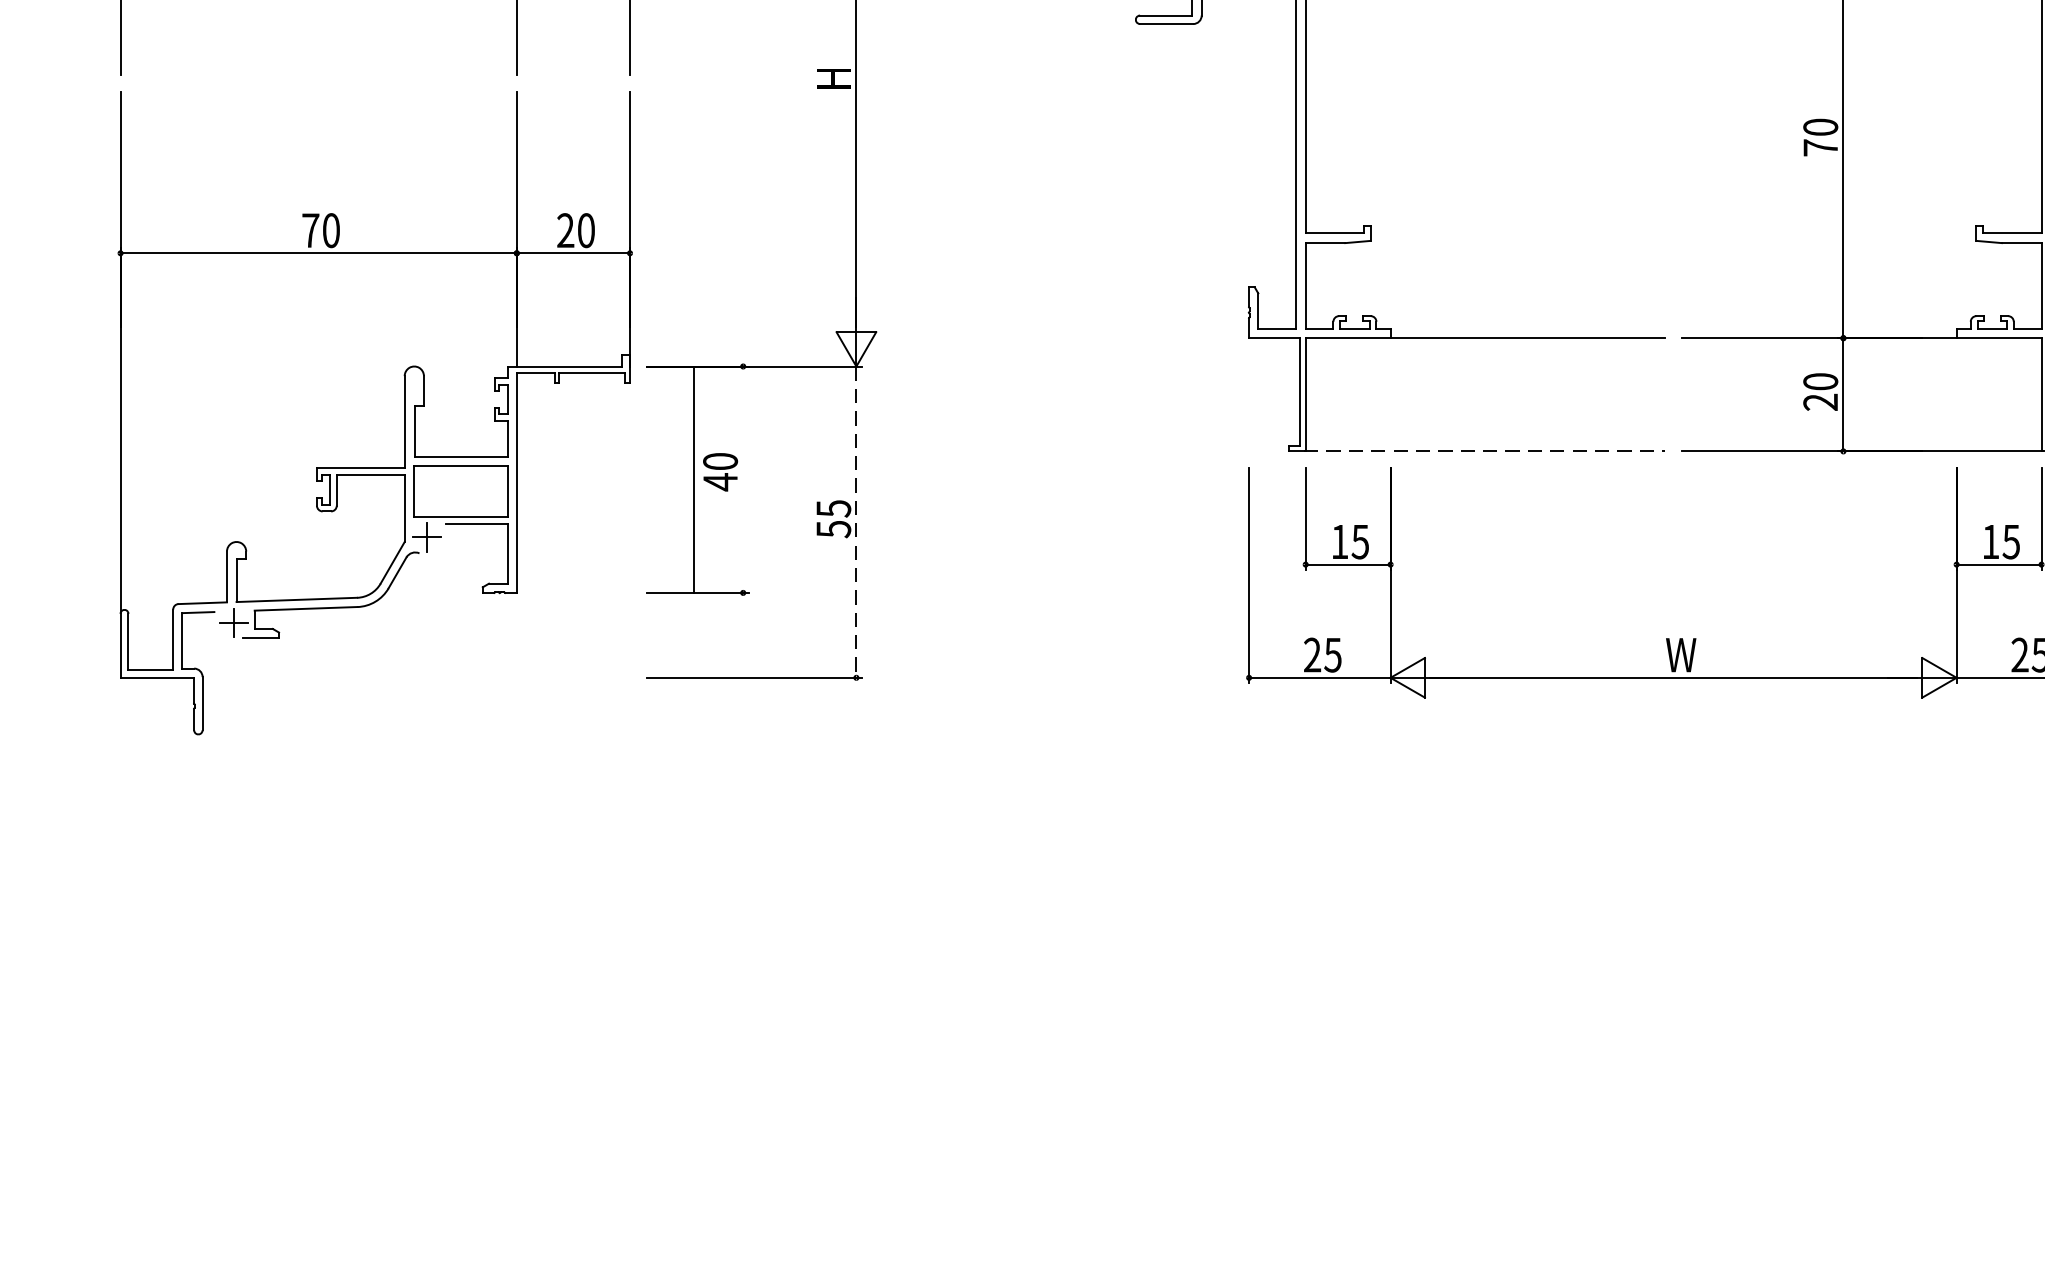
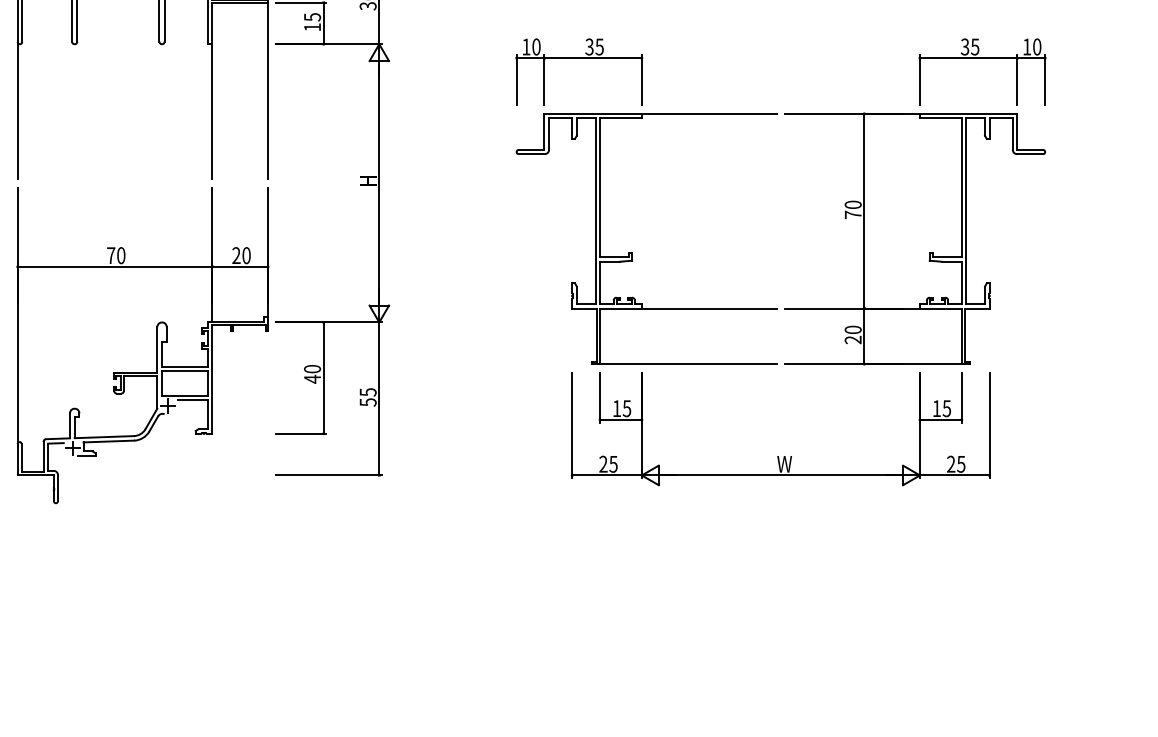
line: (1485, 452) -> (688, 364), dashed -> solid
line: (694, 478) -> (323, 377), moved
line: (856, 523) -> (379, 399), dashed -> solid

